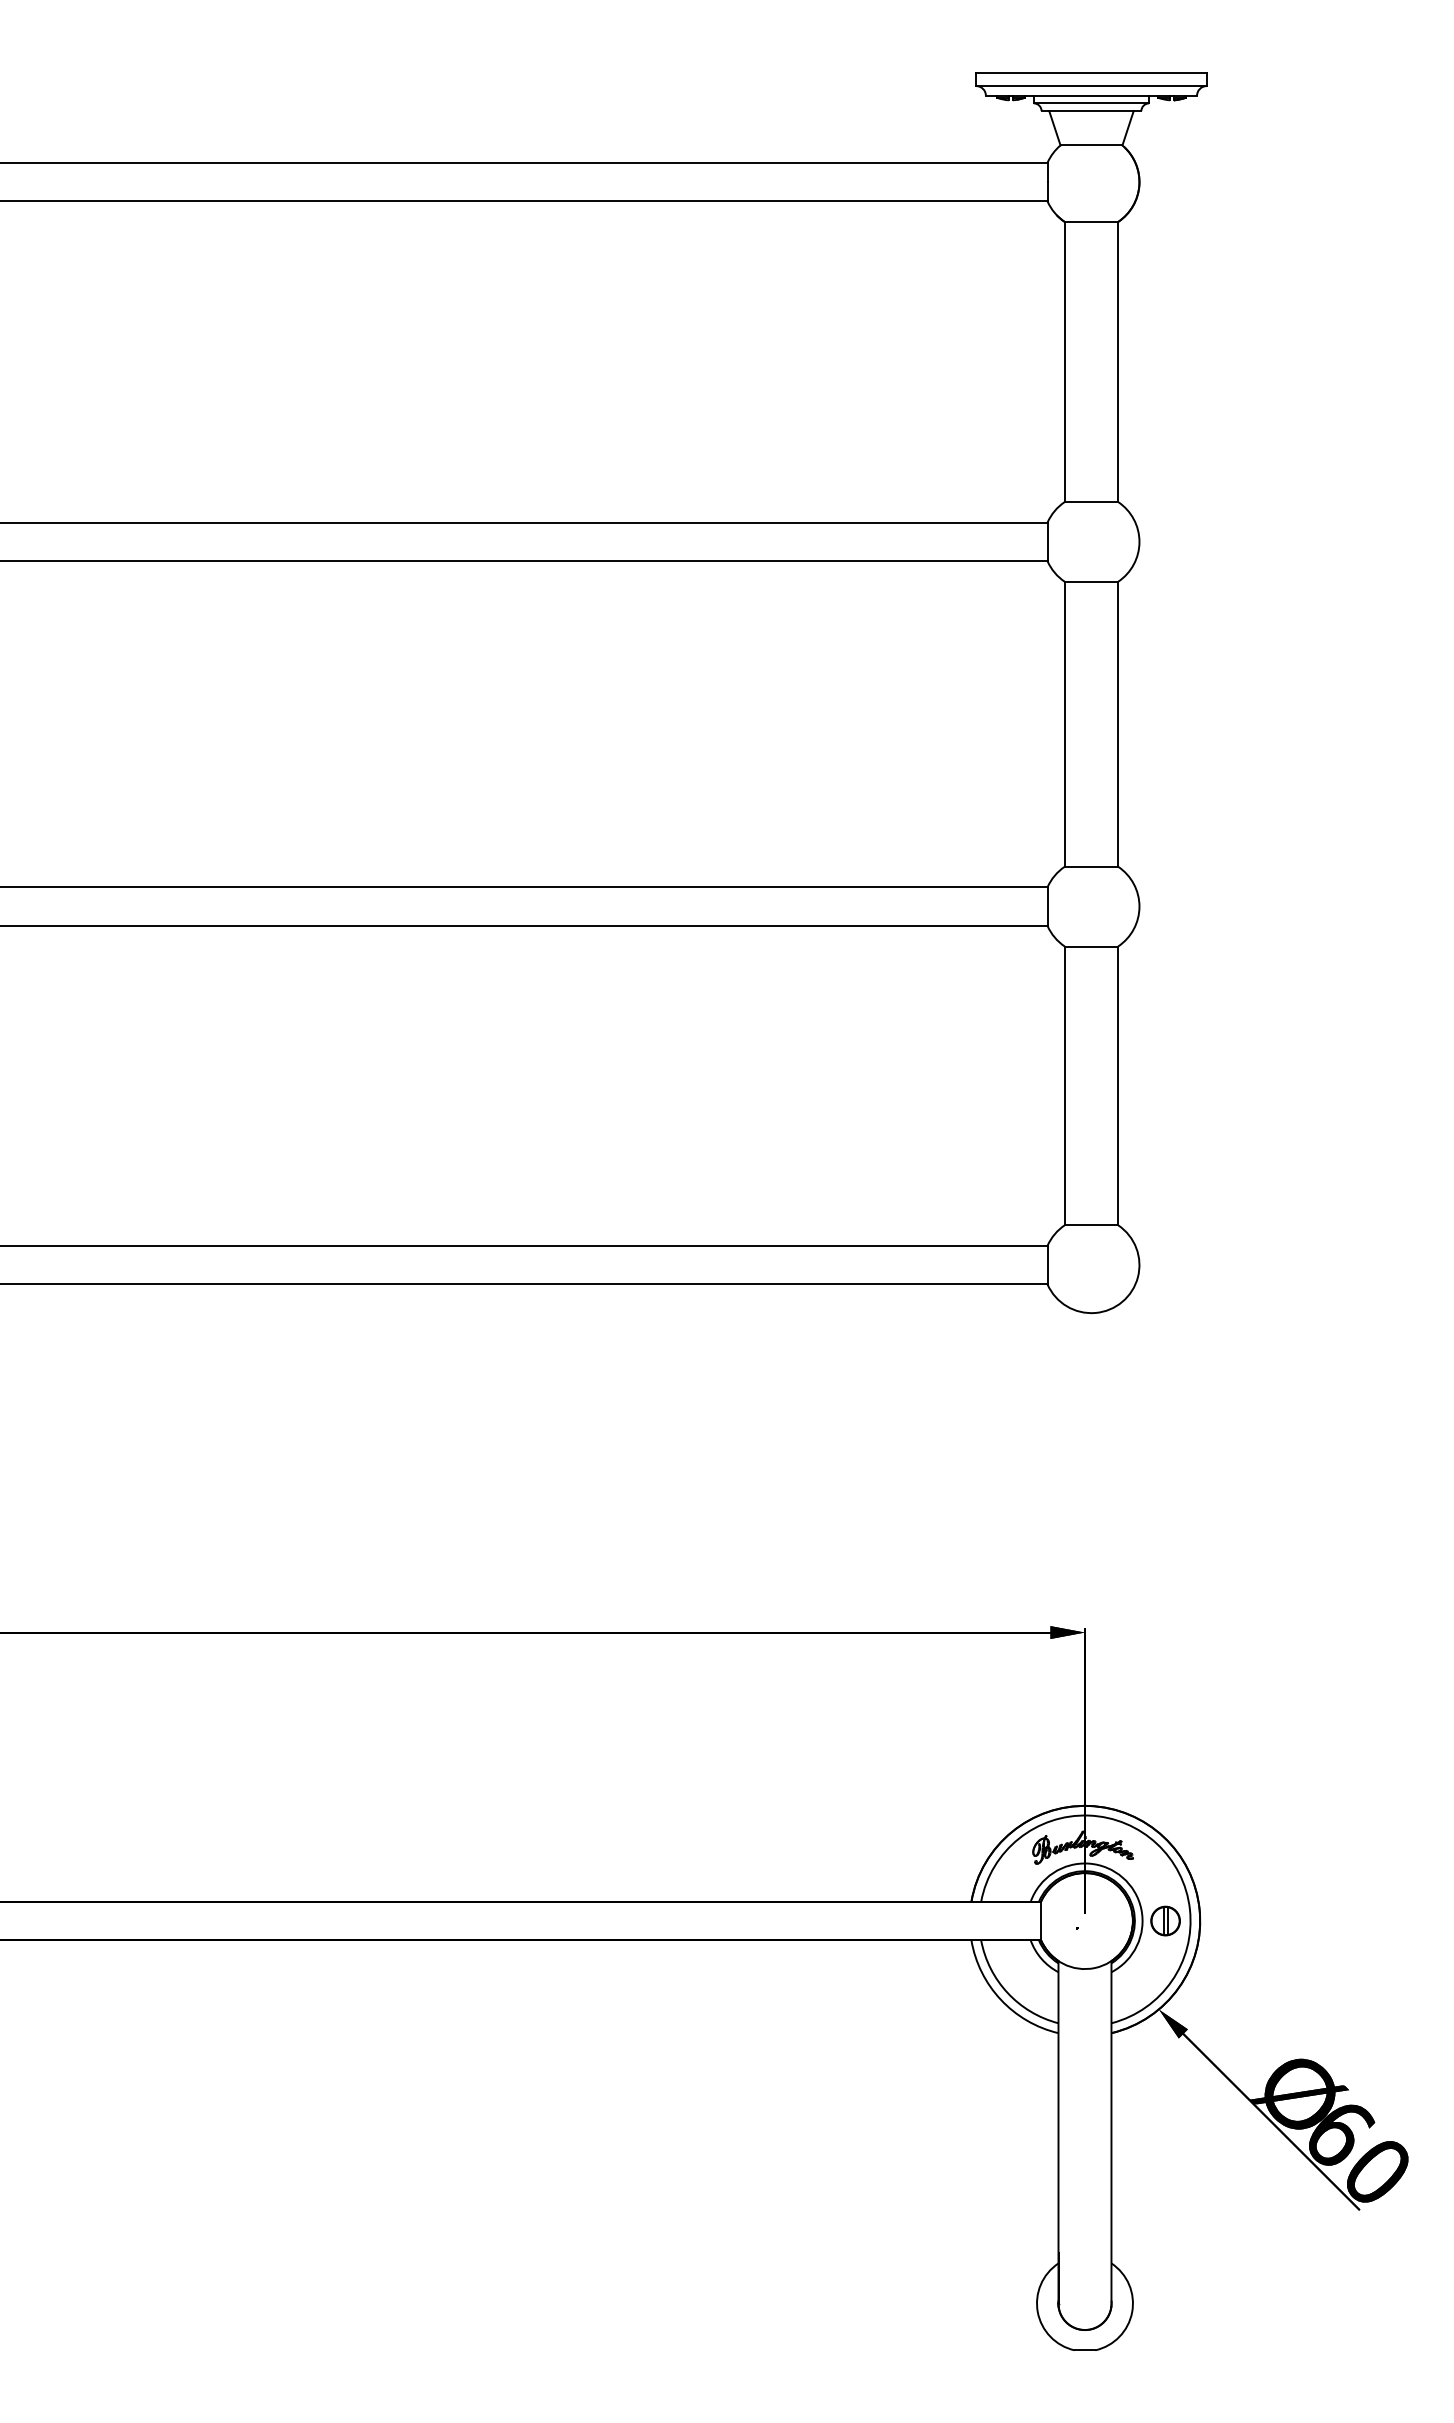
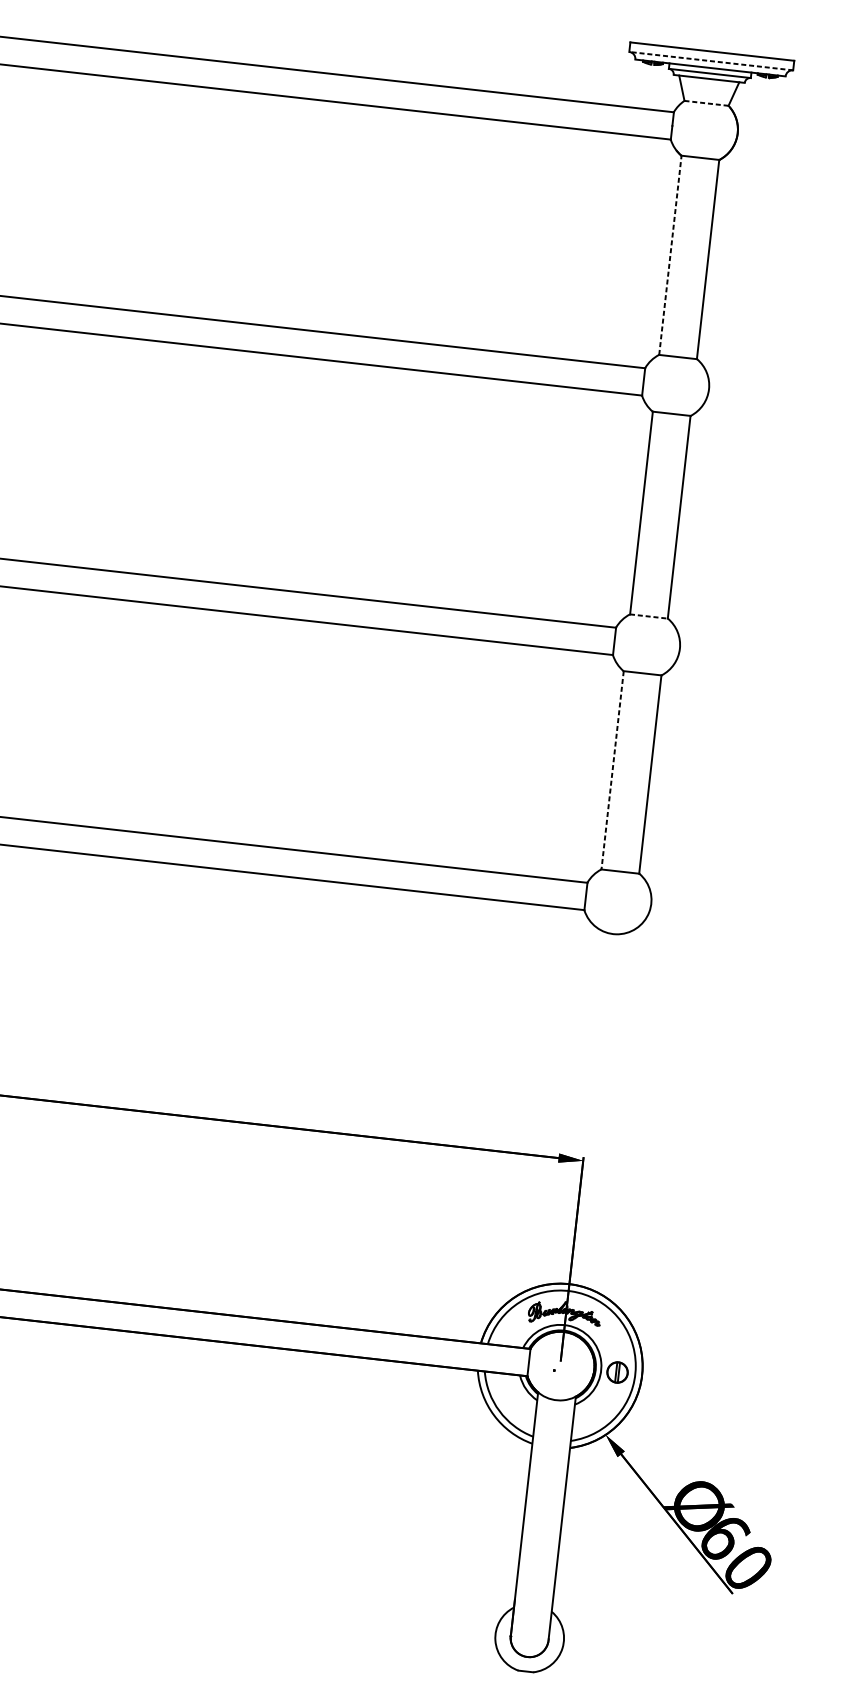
line: (1090, 86) -> (710, 61), solid -> dashed
line: (1091, 145) -> (706, 103), solid -> dashed
line: (1064, 361) -> (670, 254), solid -> dashed
line: (1091, 866) -> (648, 616), solid -> dashed
line: (1064, 1086) -> (612, 770), solid -> dashed

